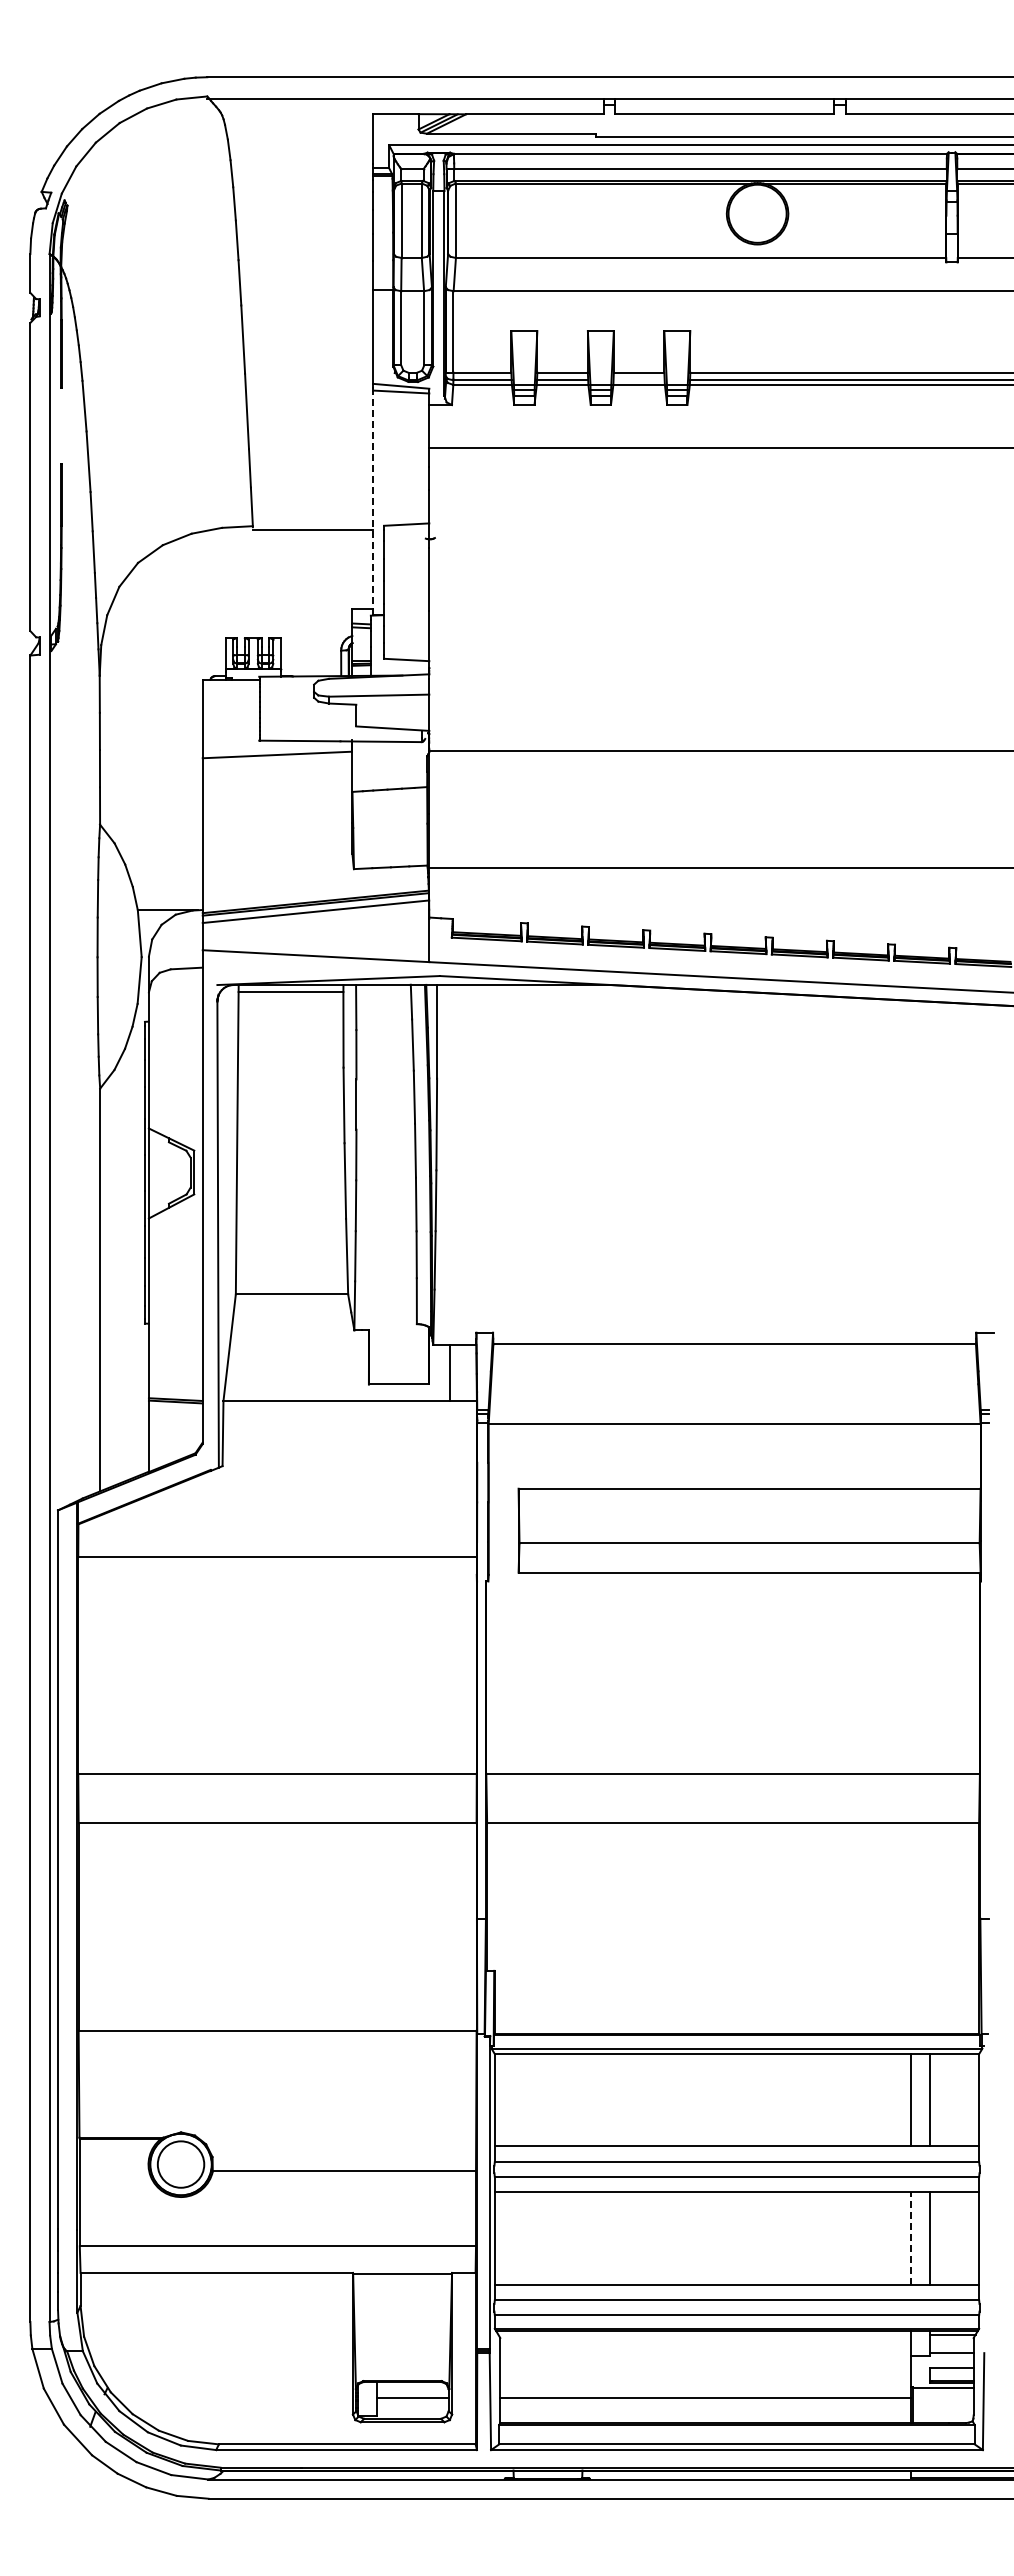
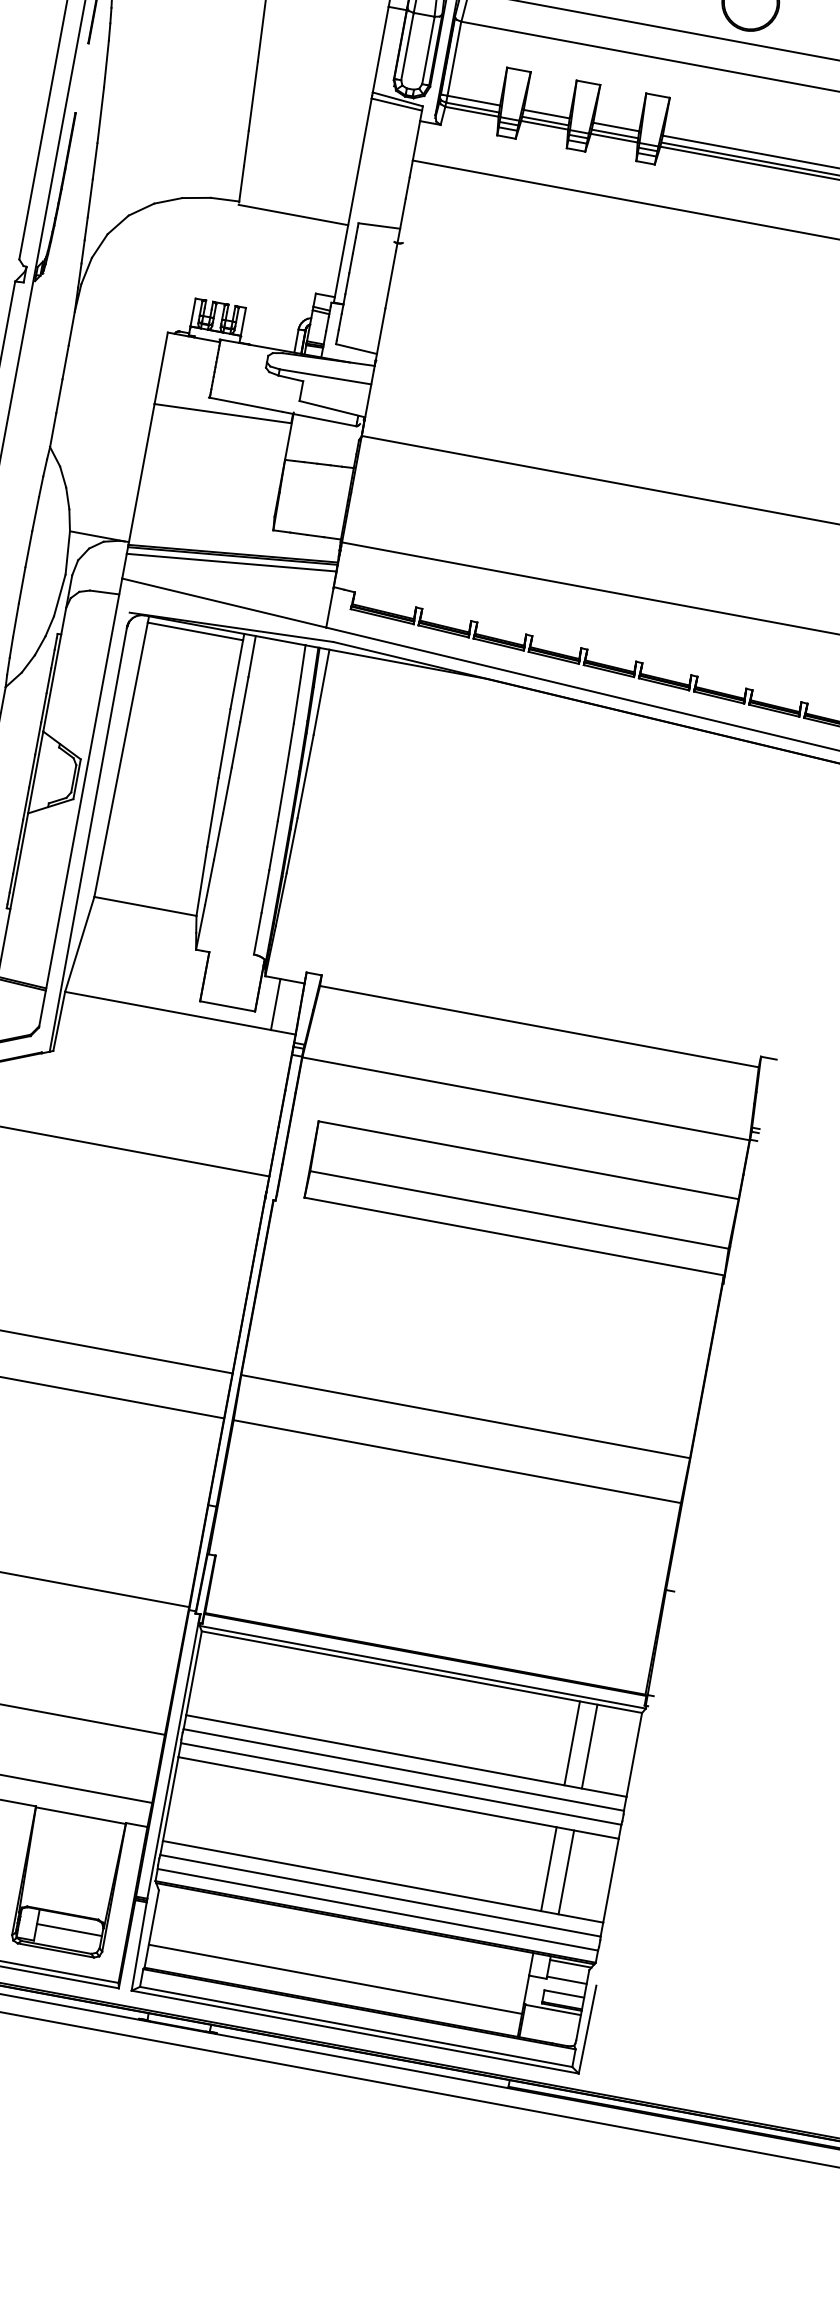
line: (638, 380) -> (614, 134), added
line: (373, 502) -> (352, 200), dashed -> solid
line: (910, 2238) -> (548, 1869), dashed -> solid

